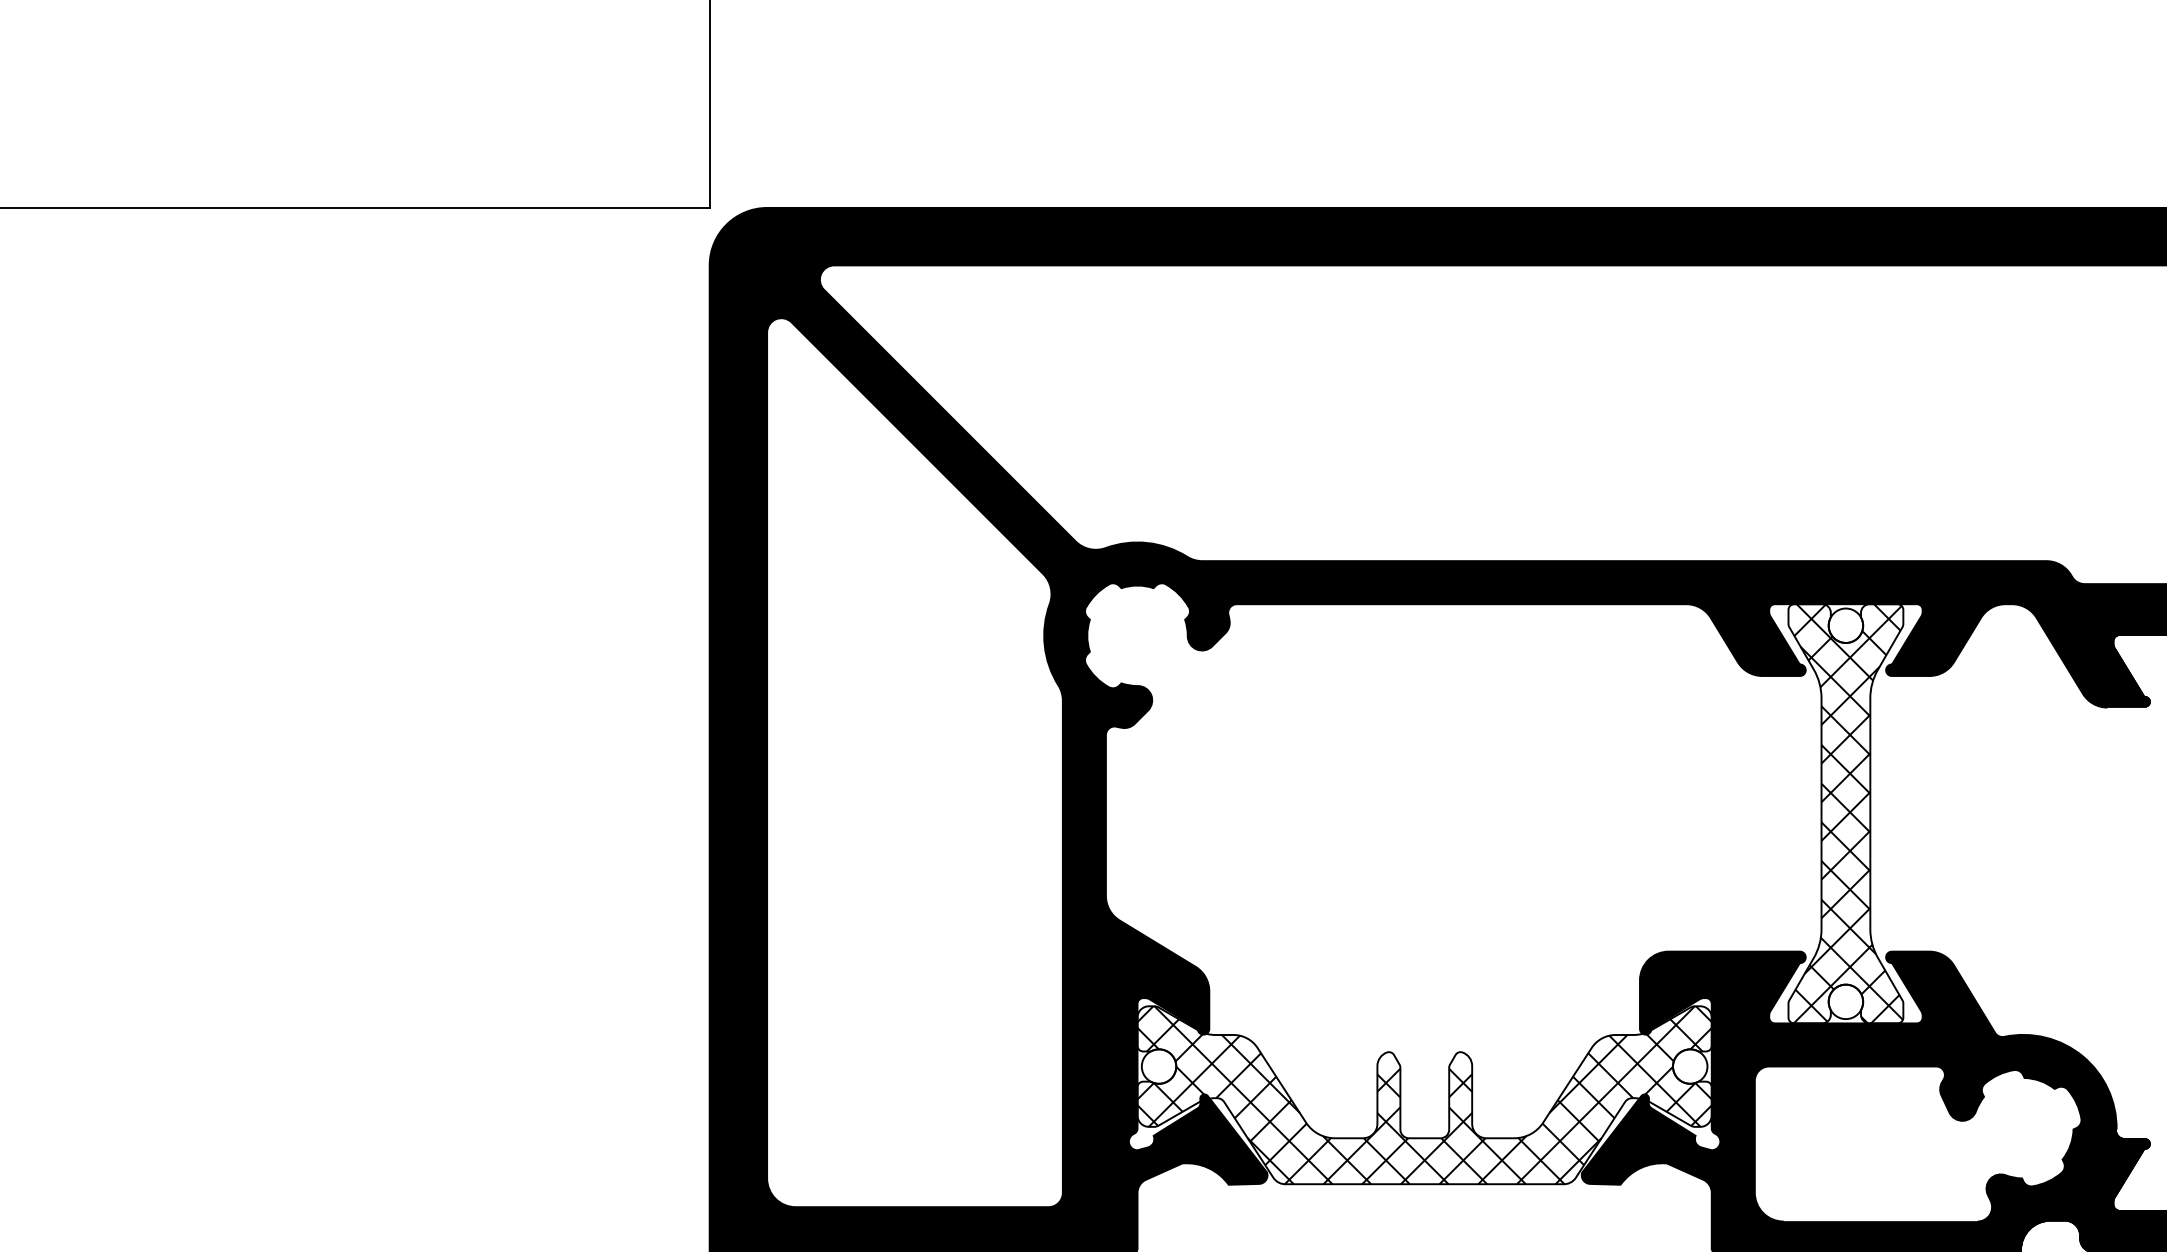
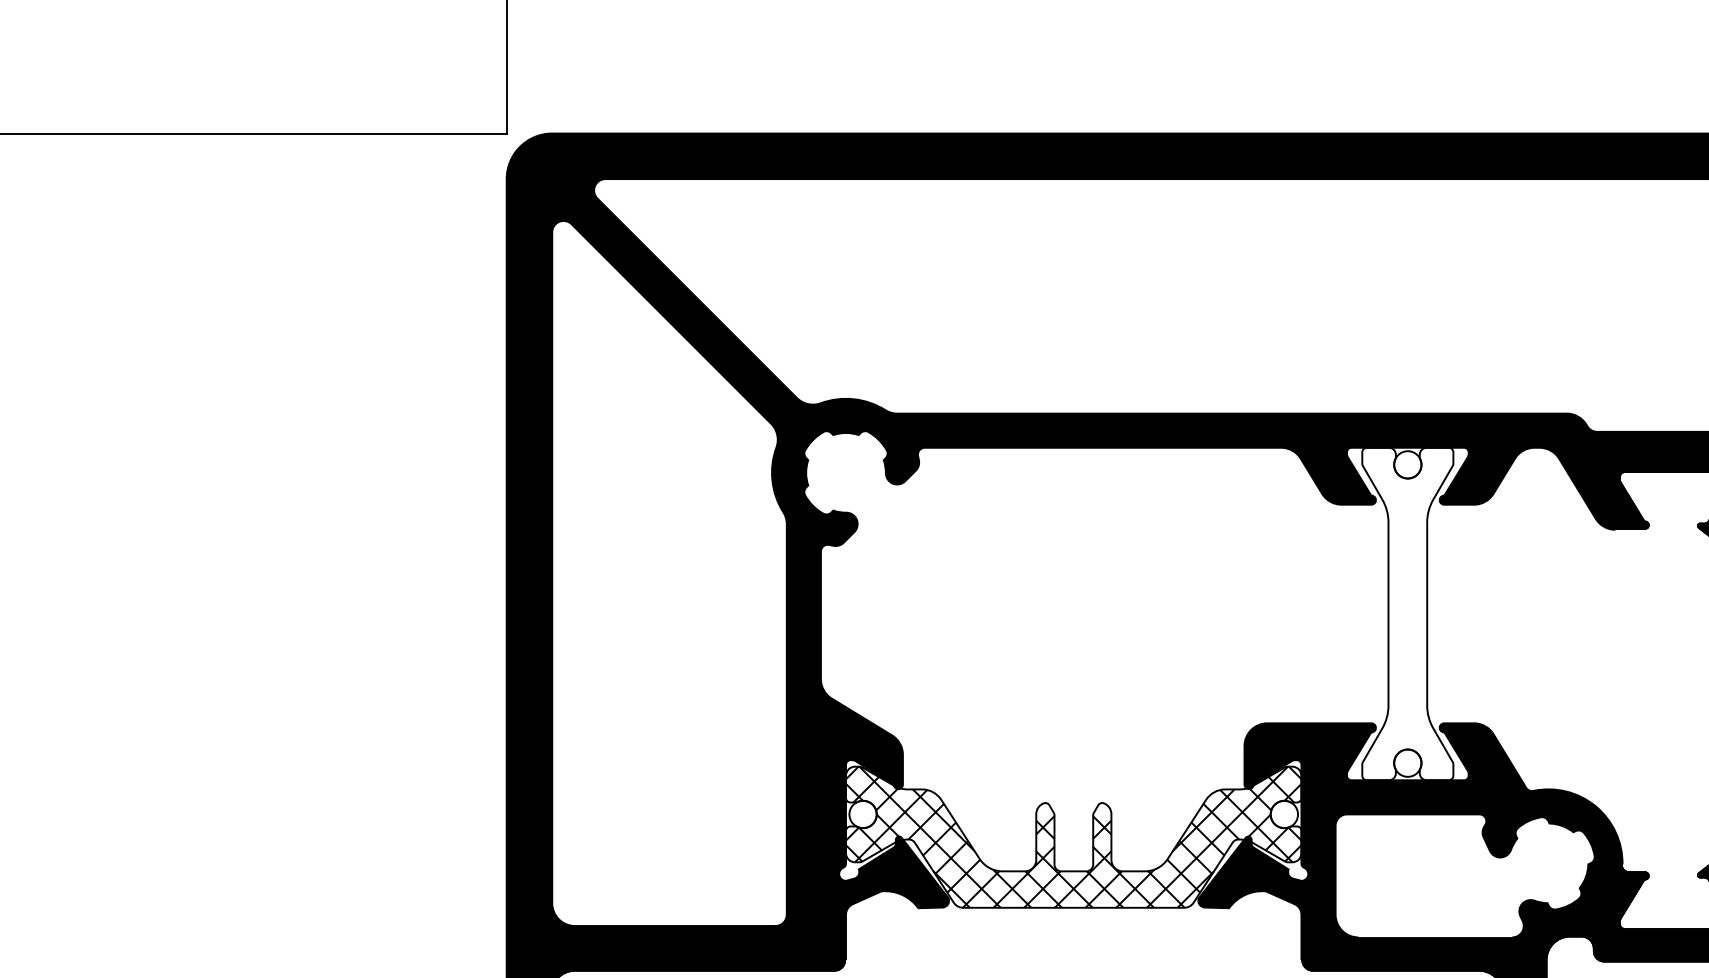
hatch: (1847, 813) -> (1409, 613), removed

